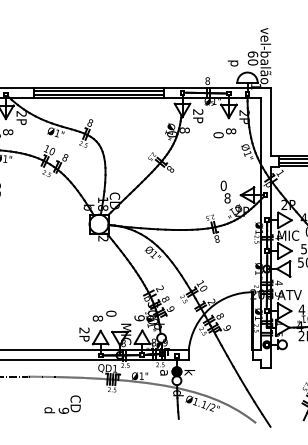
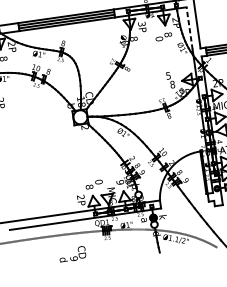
text: (197, 112) -> (141, 24), 2P -> 3P
line: (260, 126) -> (189, 28), solid -> dashed
text: (223, 185) -> (168, 75), 0 -> 5

